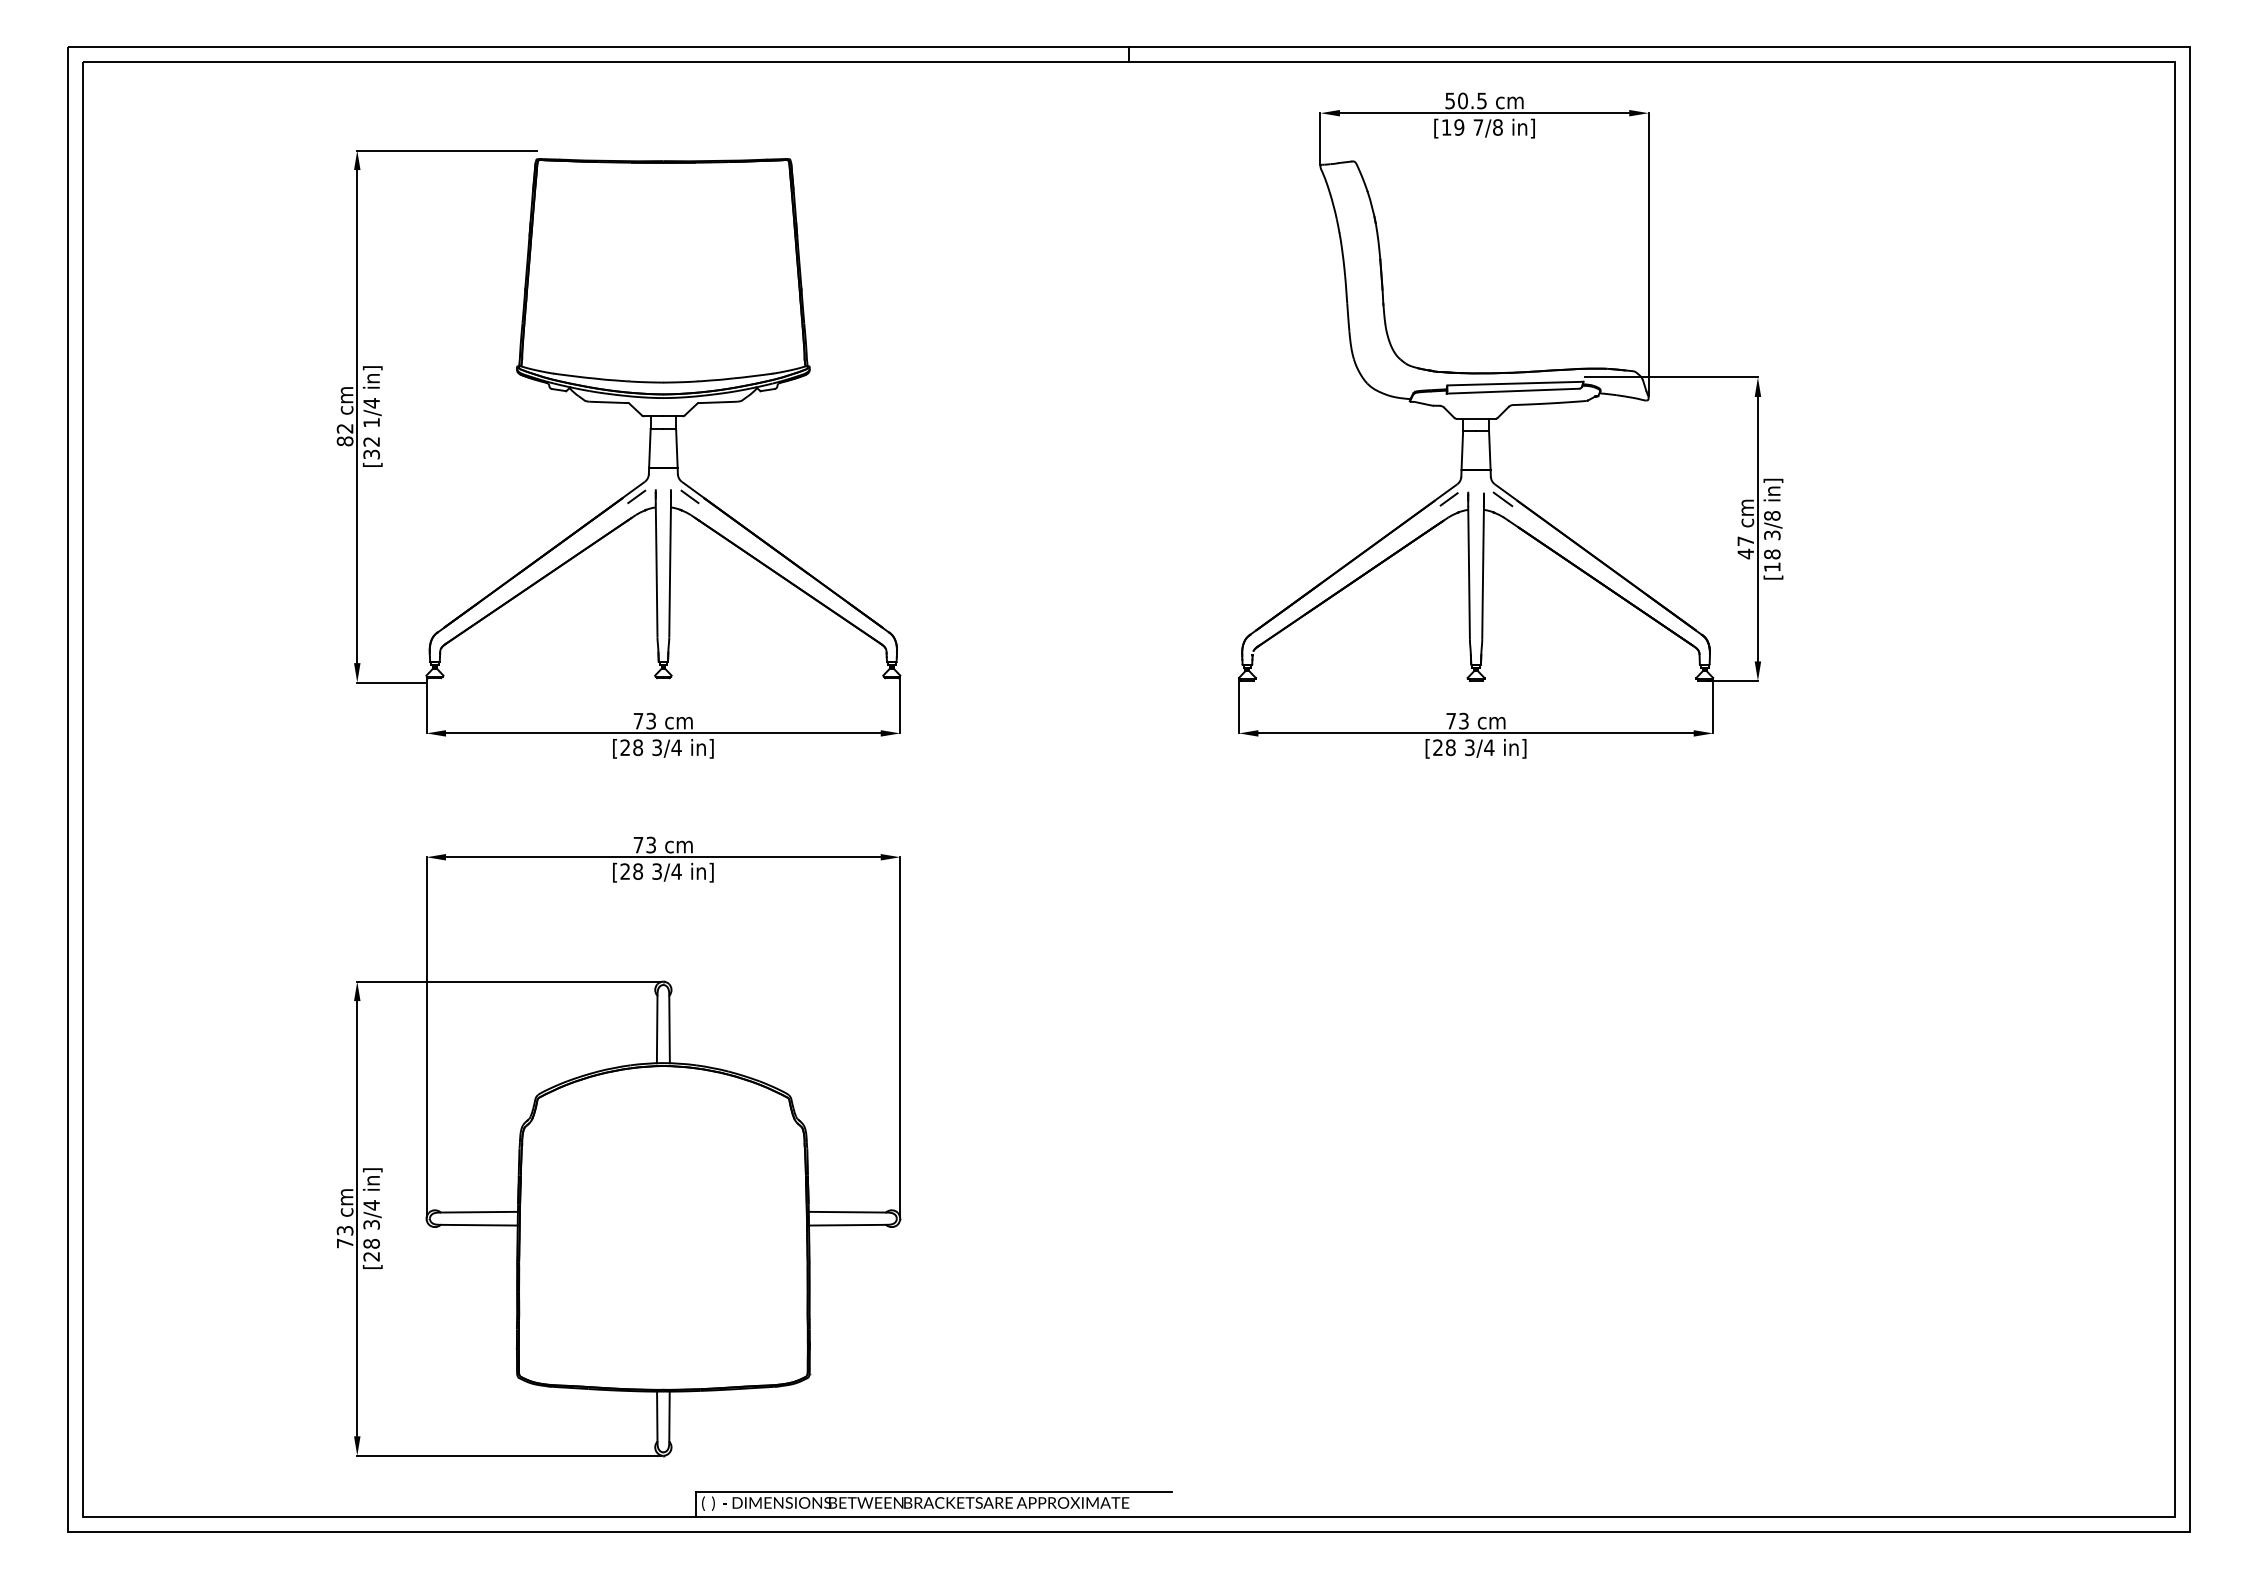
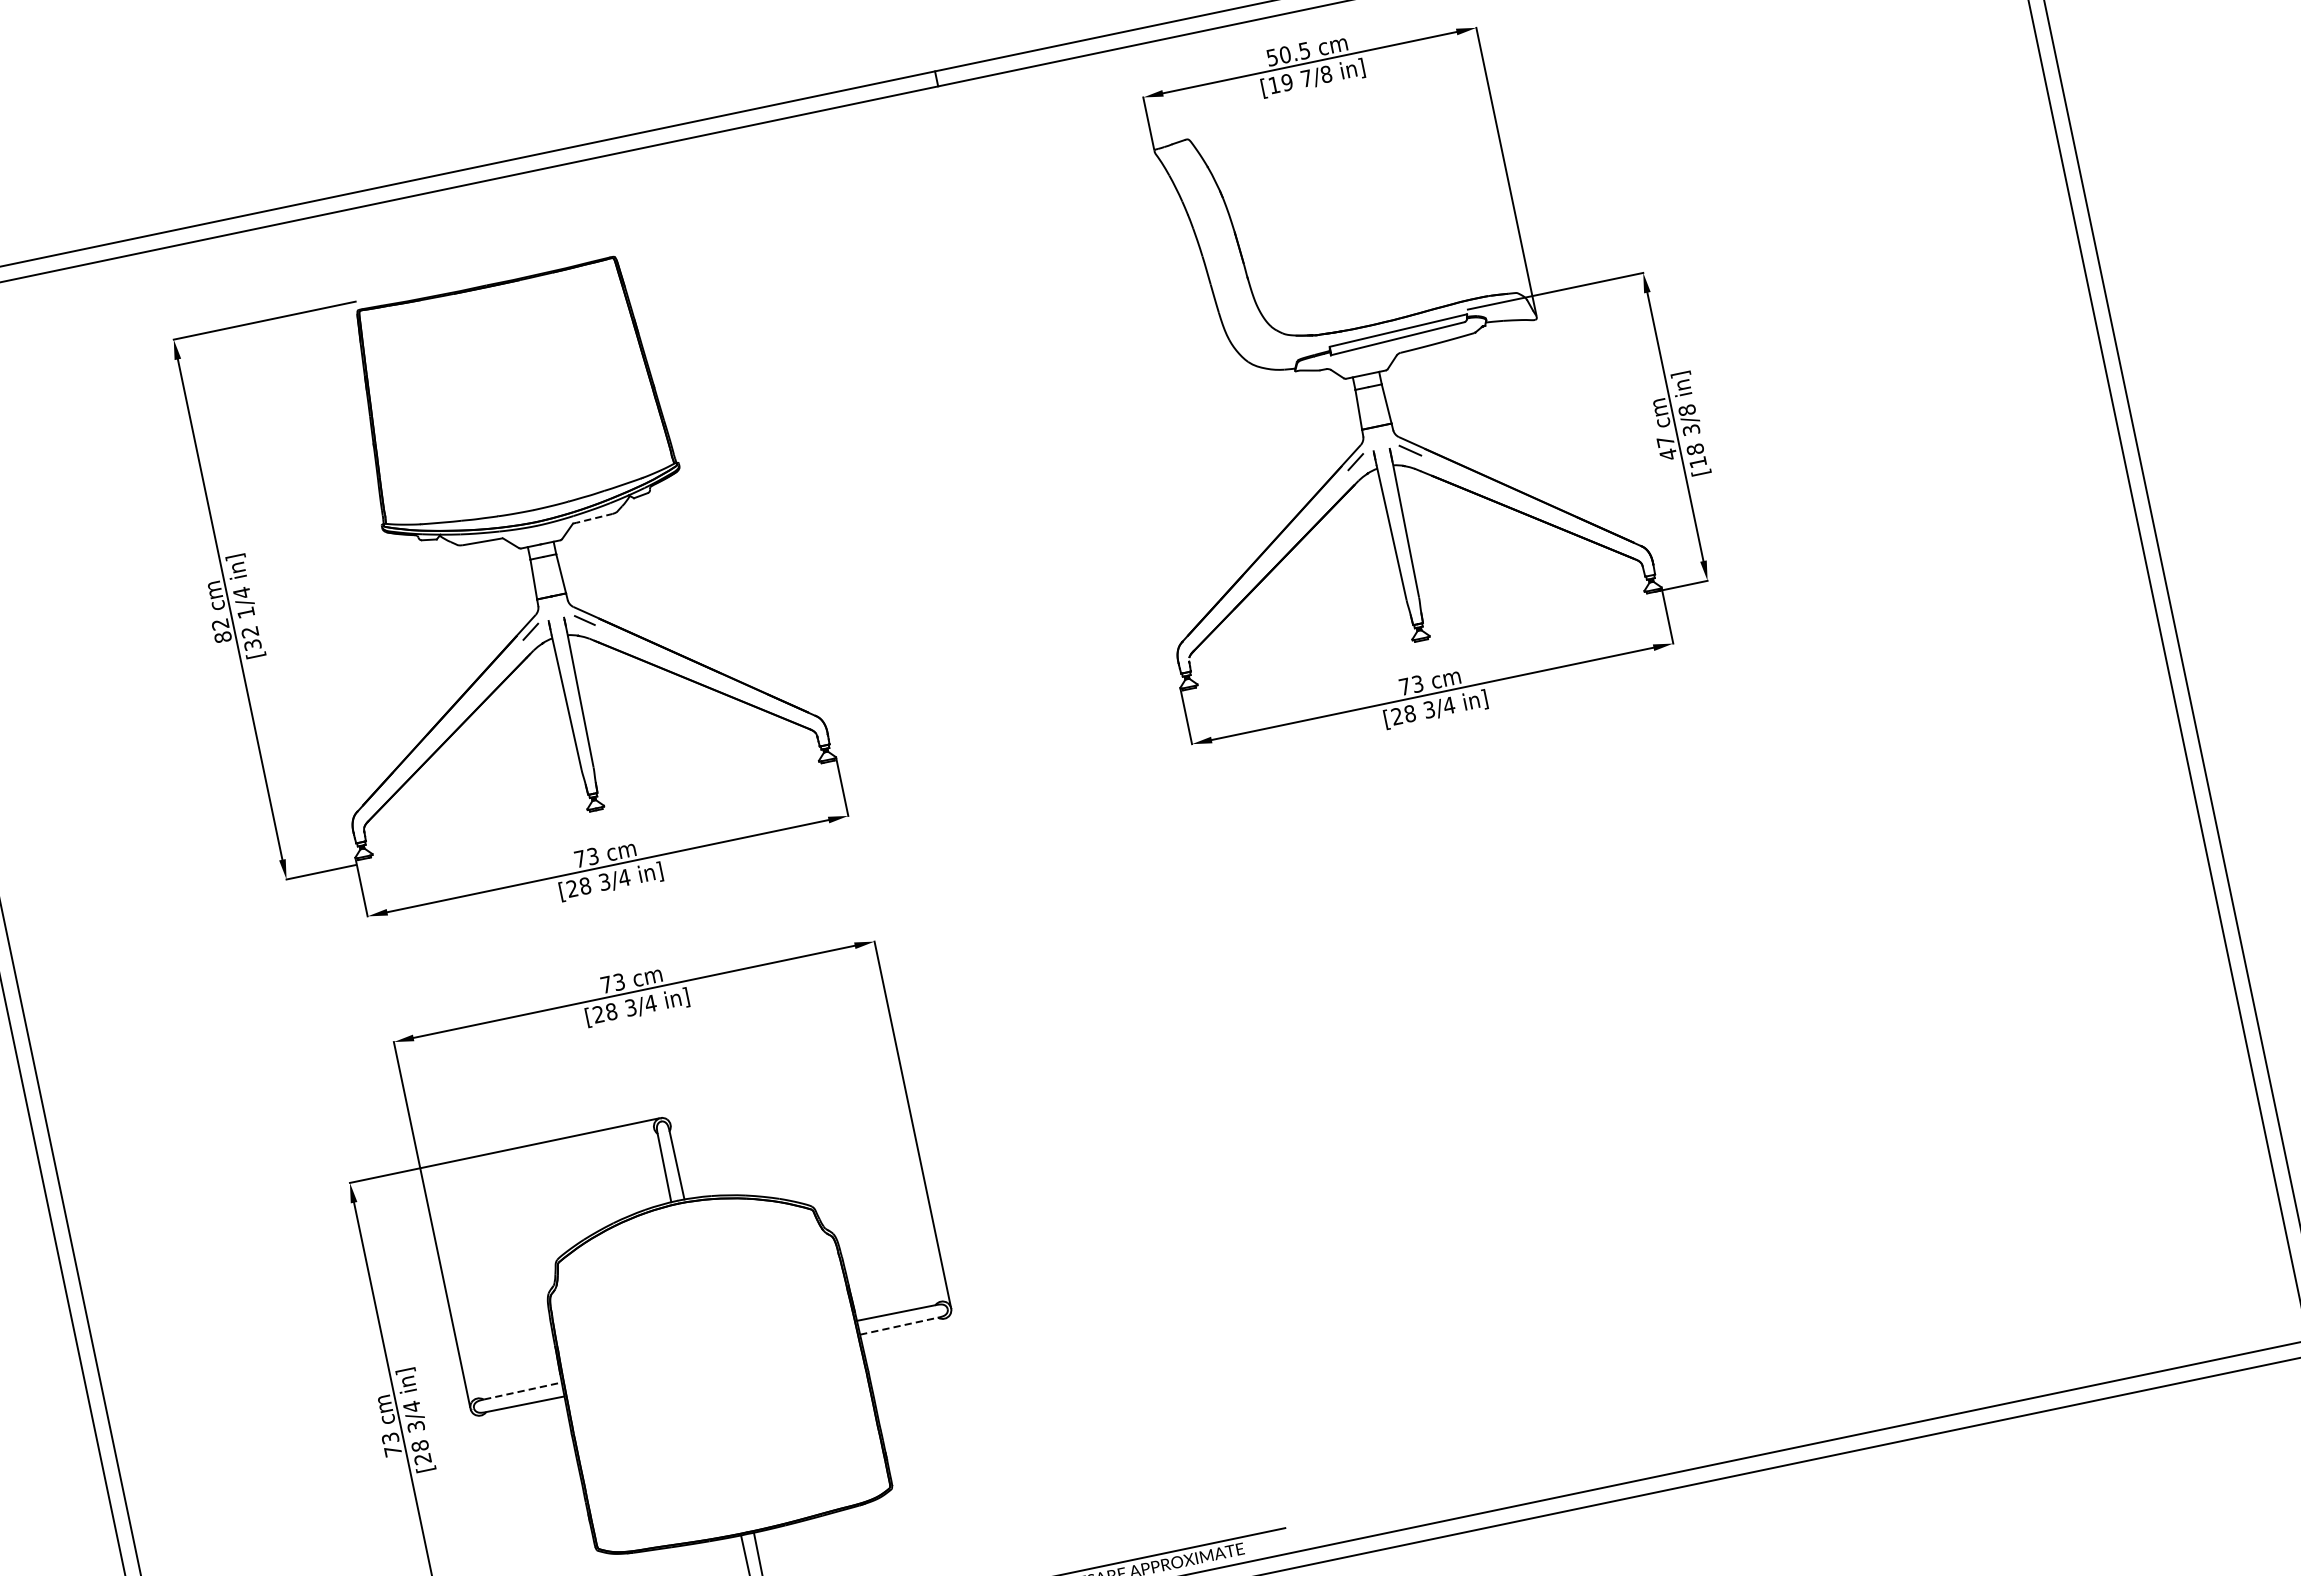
line: (716, 402) -> (591, 519), solid -> dashed
line: (480, 1212) -> (523, 1391), solid -> dashed
line: (847, 1225) -> (899, 1326), solid -> dashed

